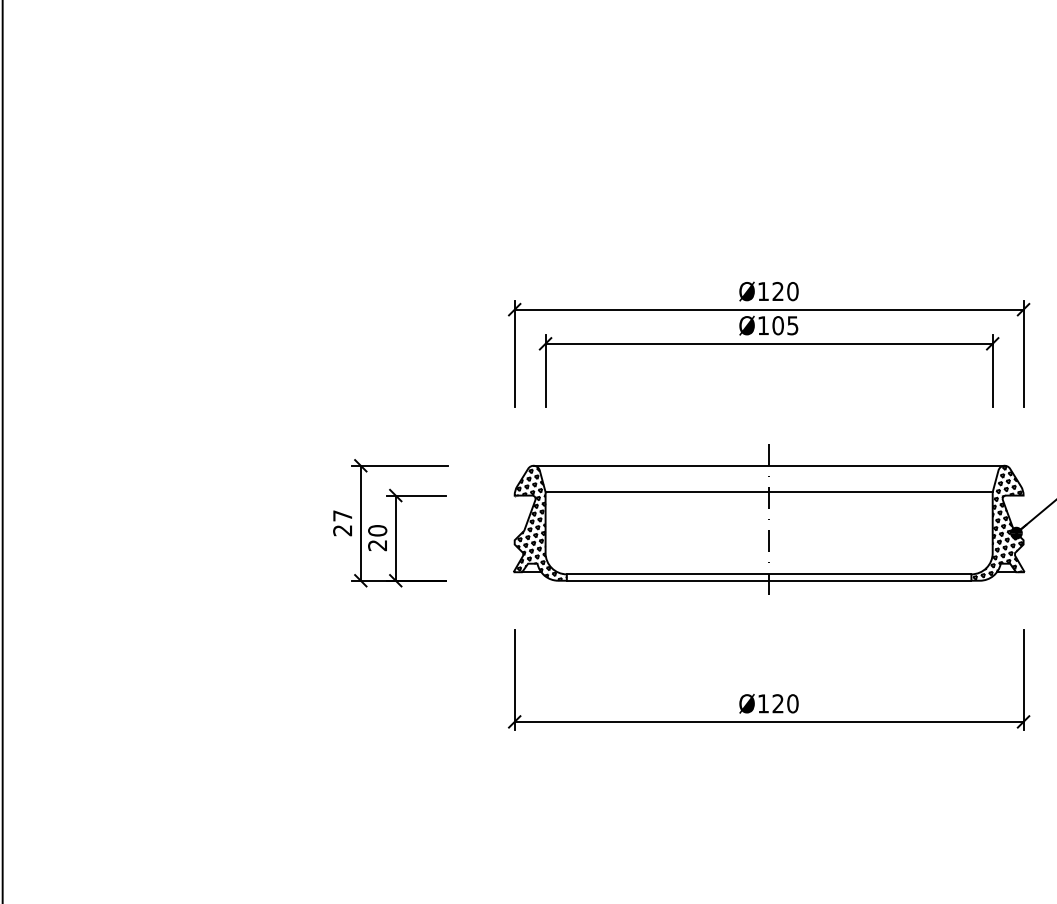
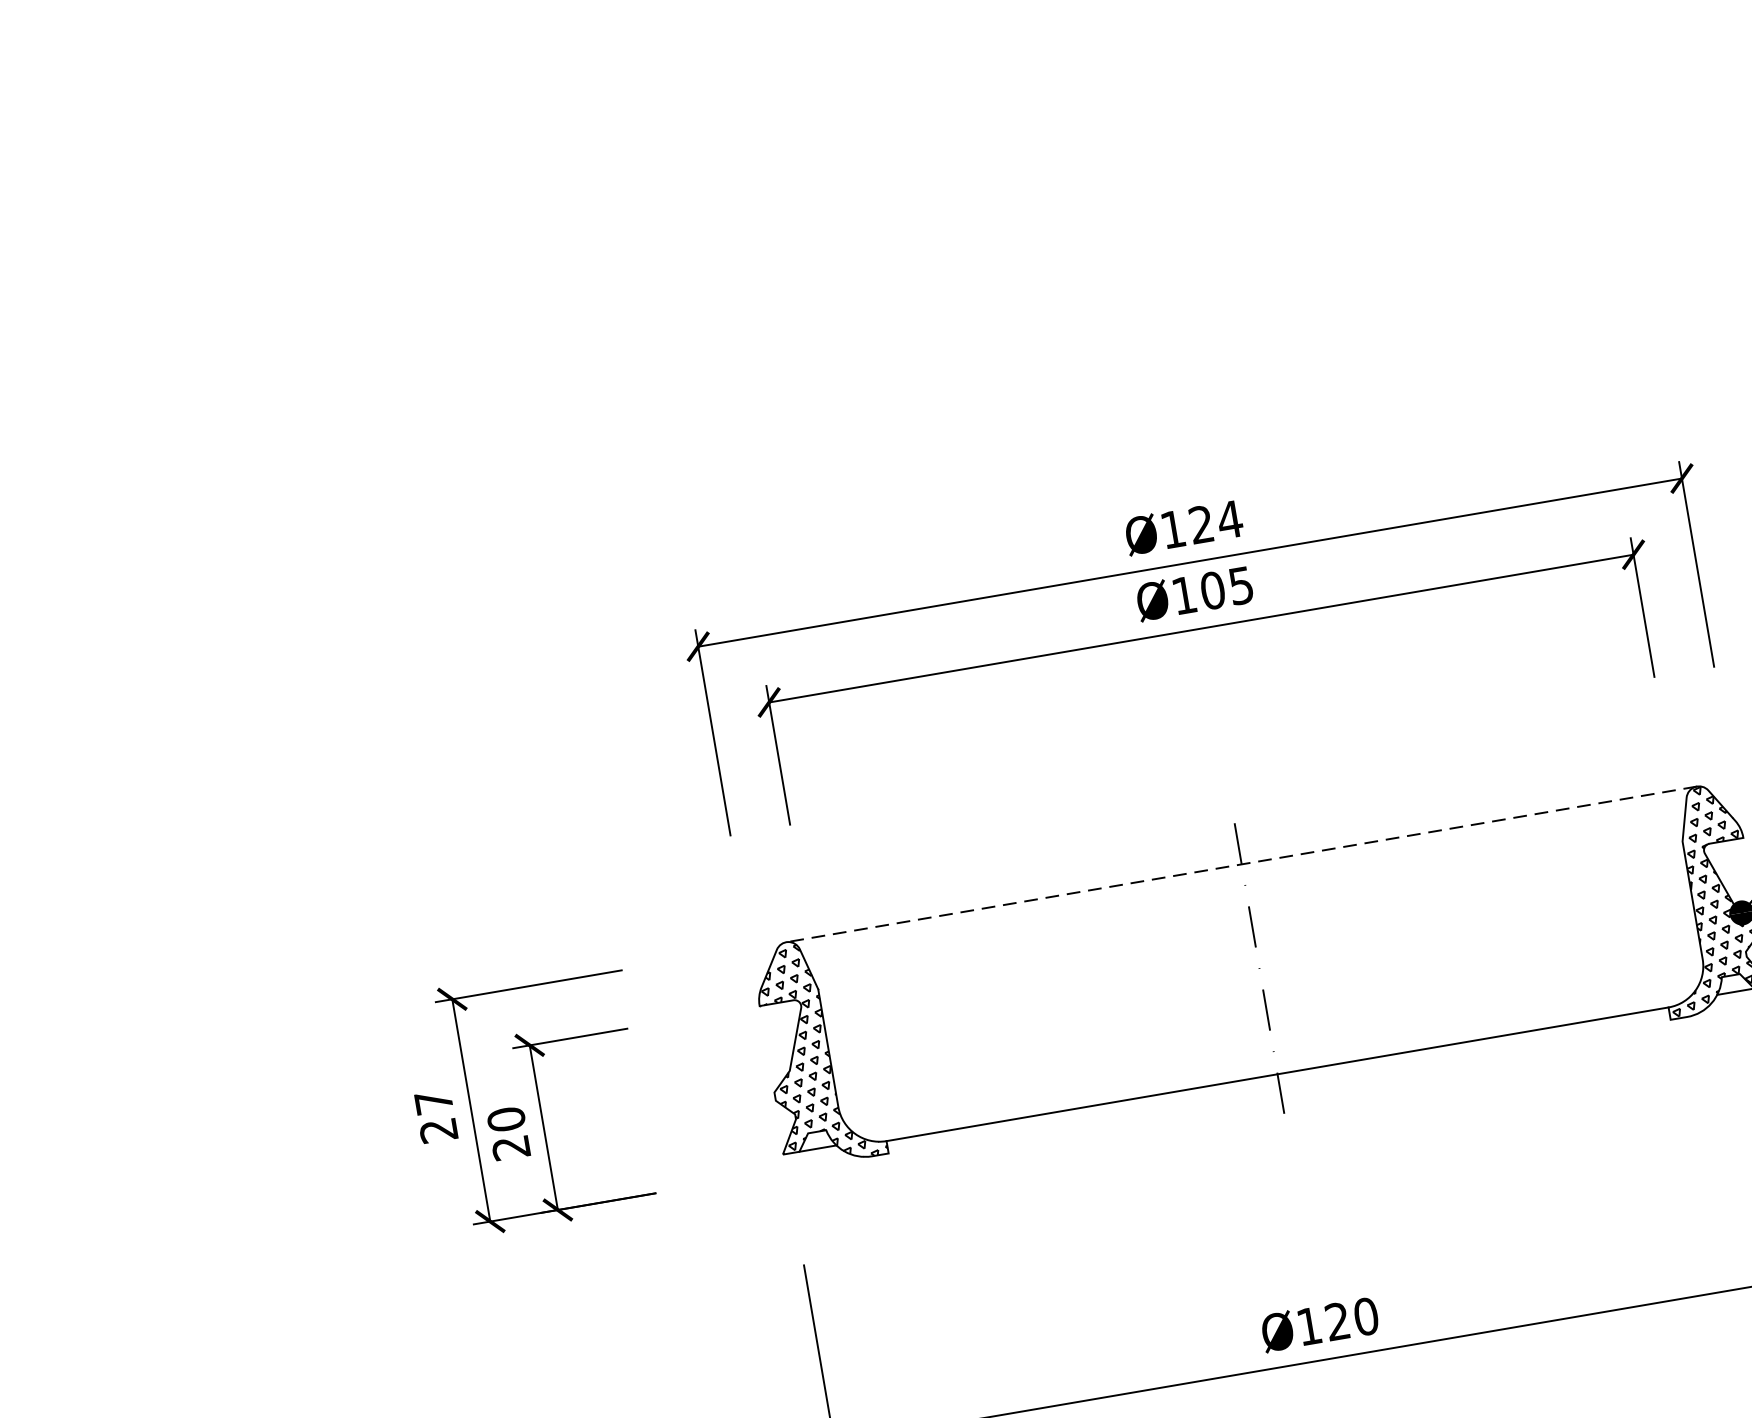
text: (792, 291) -> (1229, 519), Ø120 -> Ø124
line: (769, 465) -> (1242, 863), solid -> dashed
line: (768, 492) -> (1249, 916), removed
line: (768, 580) -> (1278, 1086), removed

